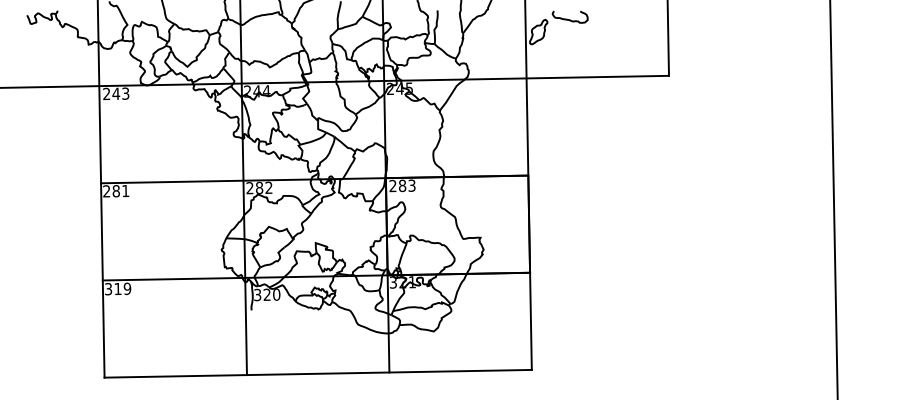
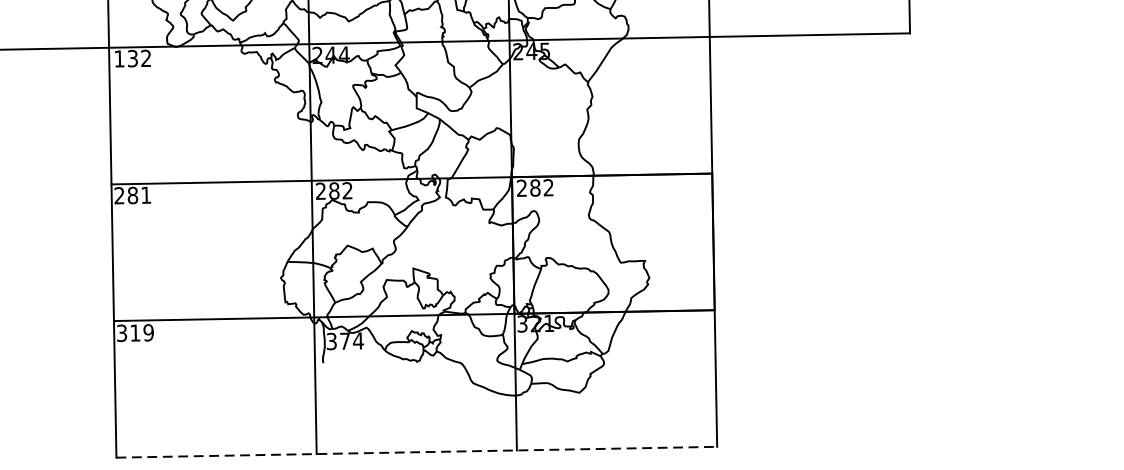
text: (116, 93) -> (133, 58), 243 -> 132
text: (411, 185) -> (547, 187), 283 -> 282
text: (271, 294) -> (351, 340), 320 -> 374
line: (318, 373) -> (417, 451), solid -> dashed

